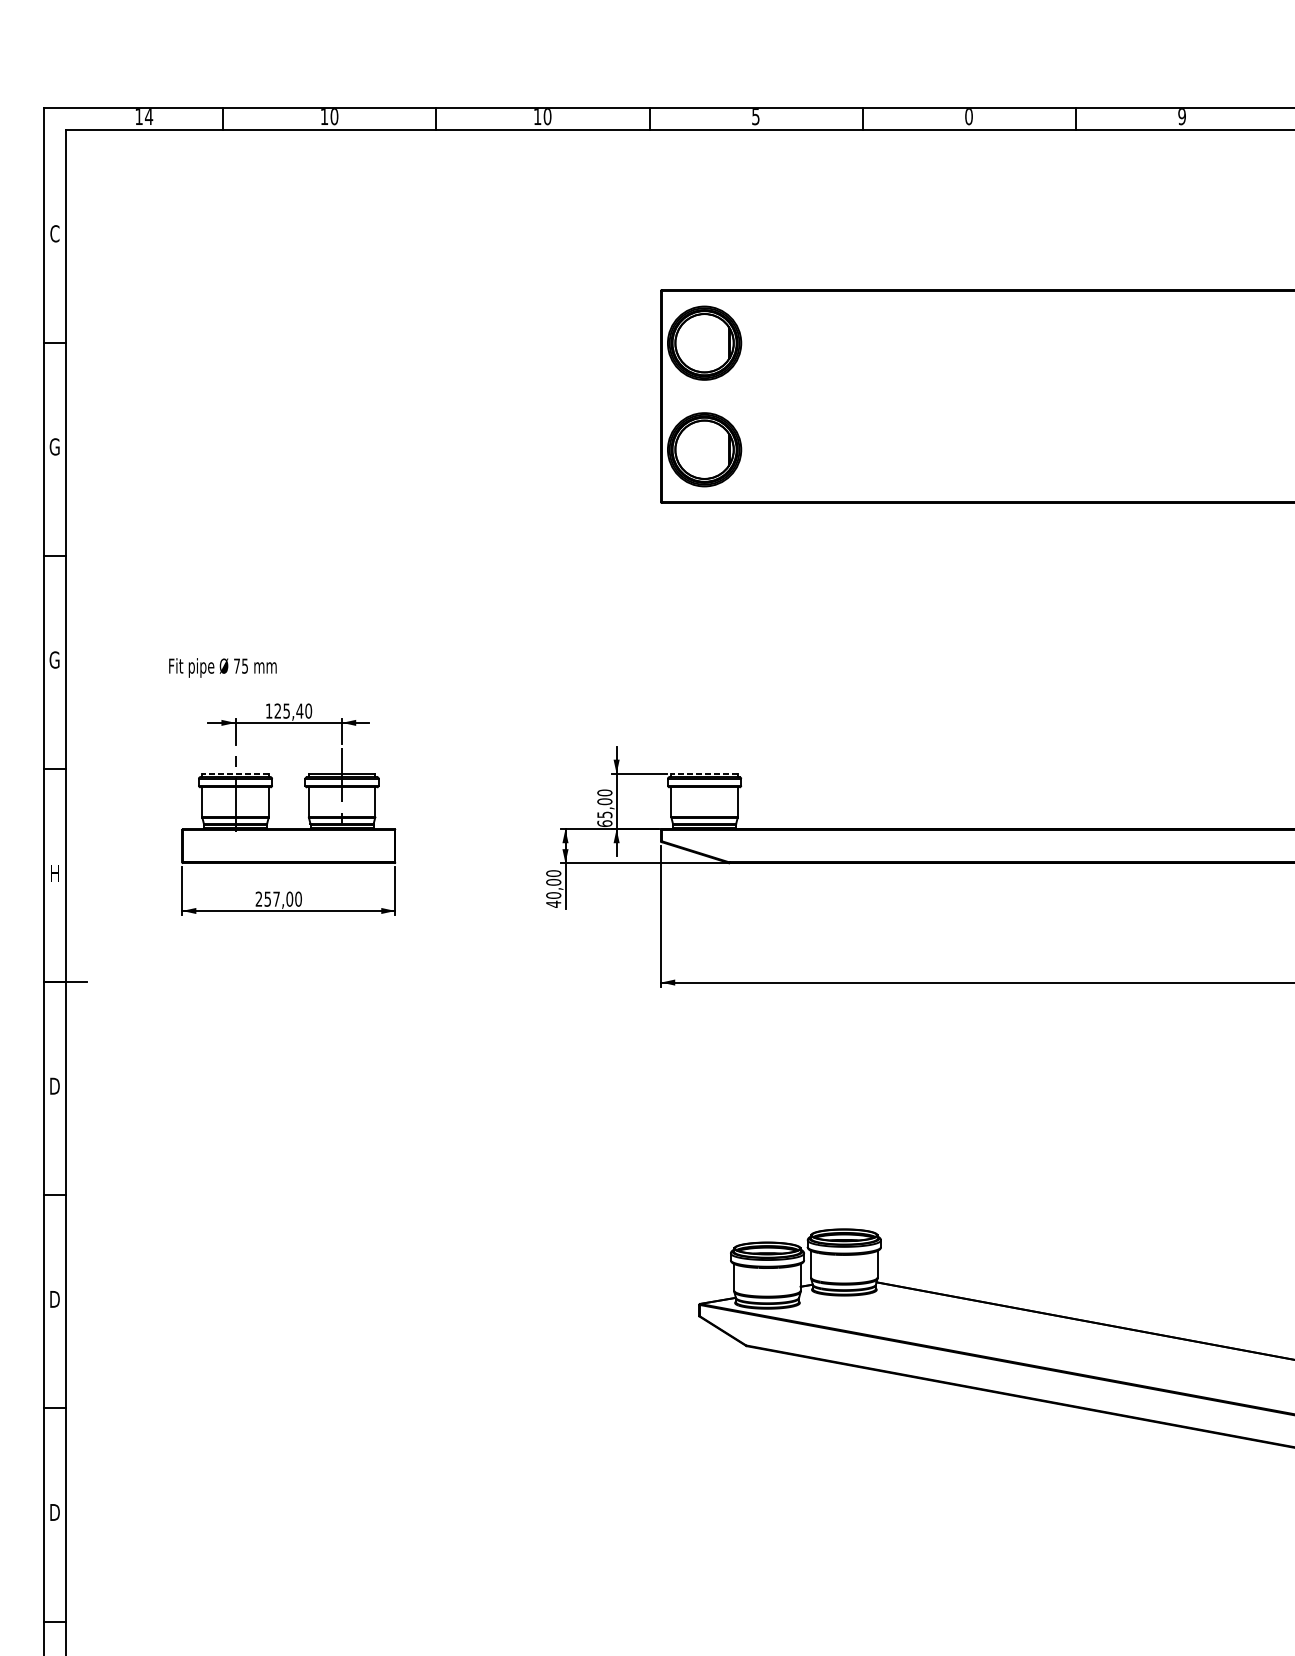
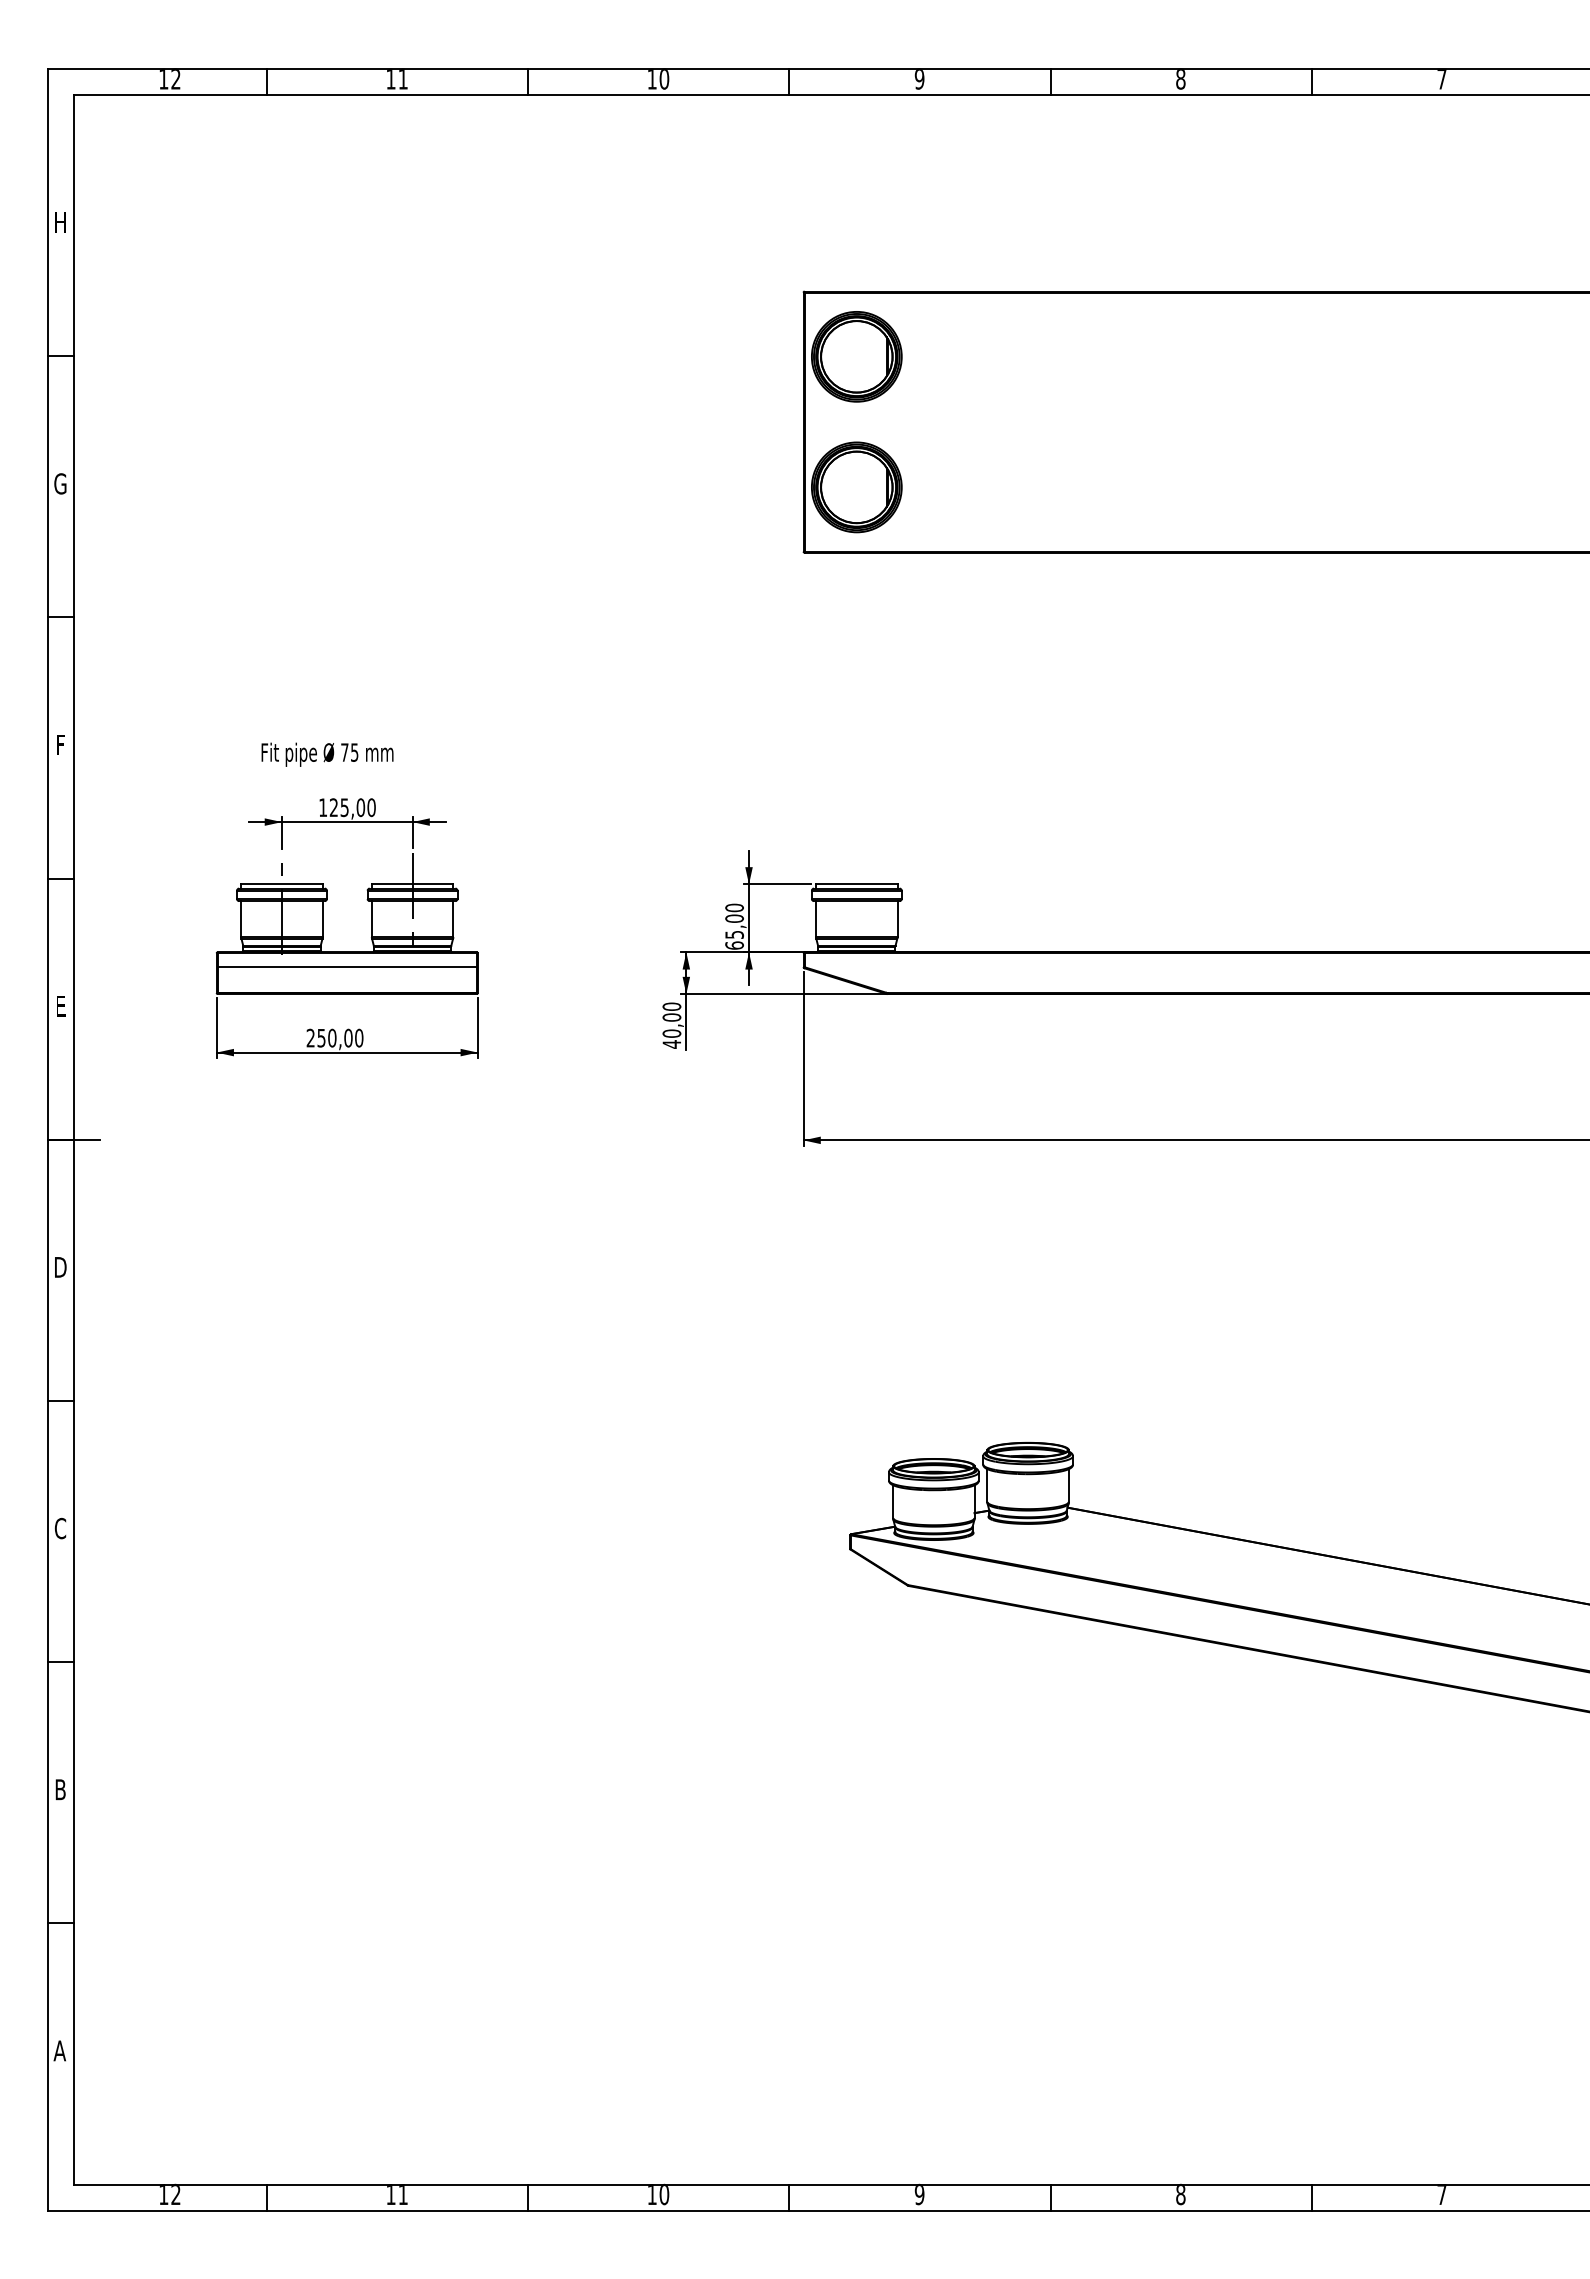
text: (149, 116) -> (176, 79), 14 -> 12
text: (334, 116) -> (403, 79), 10 -> 11
text: (755, 116) -> (919, 79), 5 -> 9
text: (968, 116) -> (1180, 79), 0 -> 8
text: (1181, 116) -> (1441, 79), 9 -> 7
text: (54, 233) -> (60, 222), C -> H
text: (54, 659) -> (60, 744), G -> F
text: (222, 667) -> (327, 754), moved
text: (299, 710) -> (360, 807), 125,40 -> 125,00
line: (235, 773) -> (281, 884), dashed -> solid
line: (704, 773) -> (856, 884), dashed -> solid
line: (288, 841) -> (346, 967), added
text: (54, 873) -> (60, 1006), H -> E
text: (276, 898) -> (332, 1037), 257,00 -> 250,00
text: (54, 1299) -> (60, 1528), D -> C
text: (54, 1512) -> (60, 1789), D -> B

